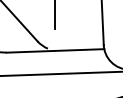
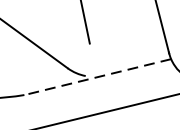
line: (55, 50) -> (97, 76), solid -> dashed

